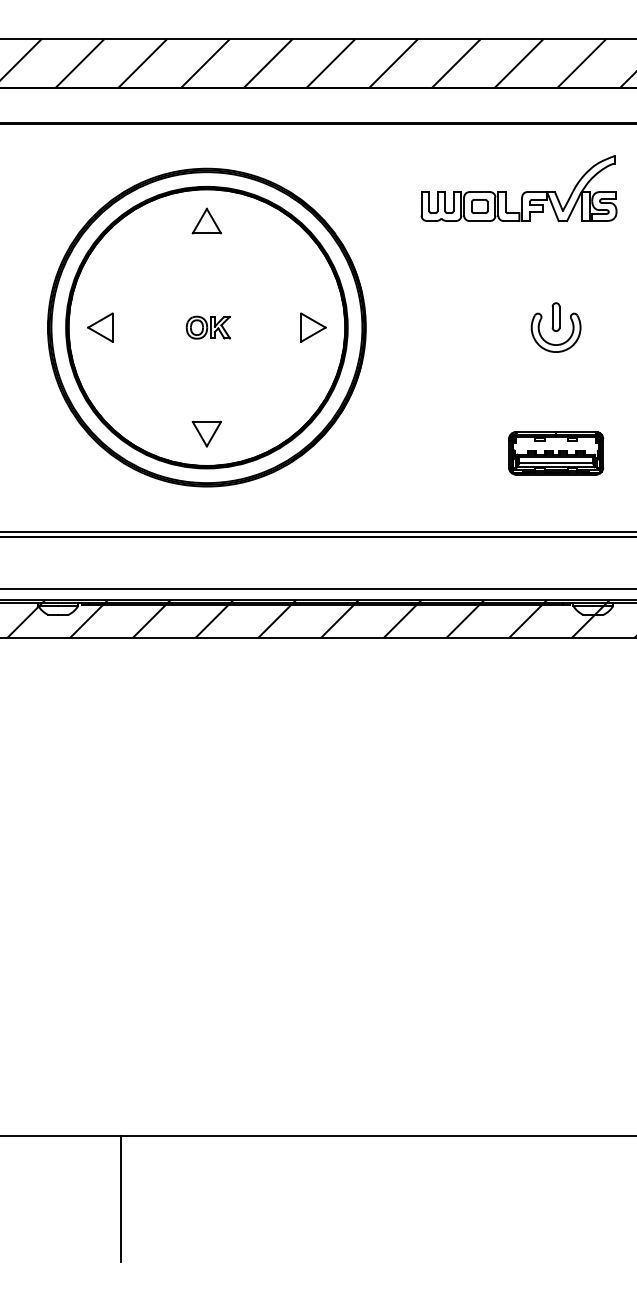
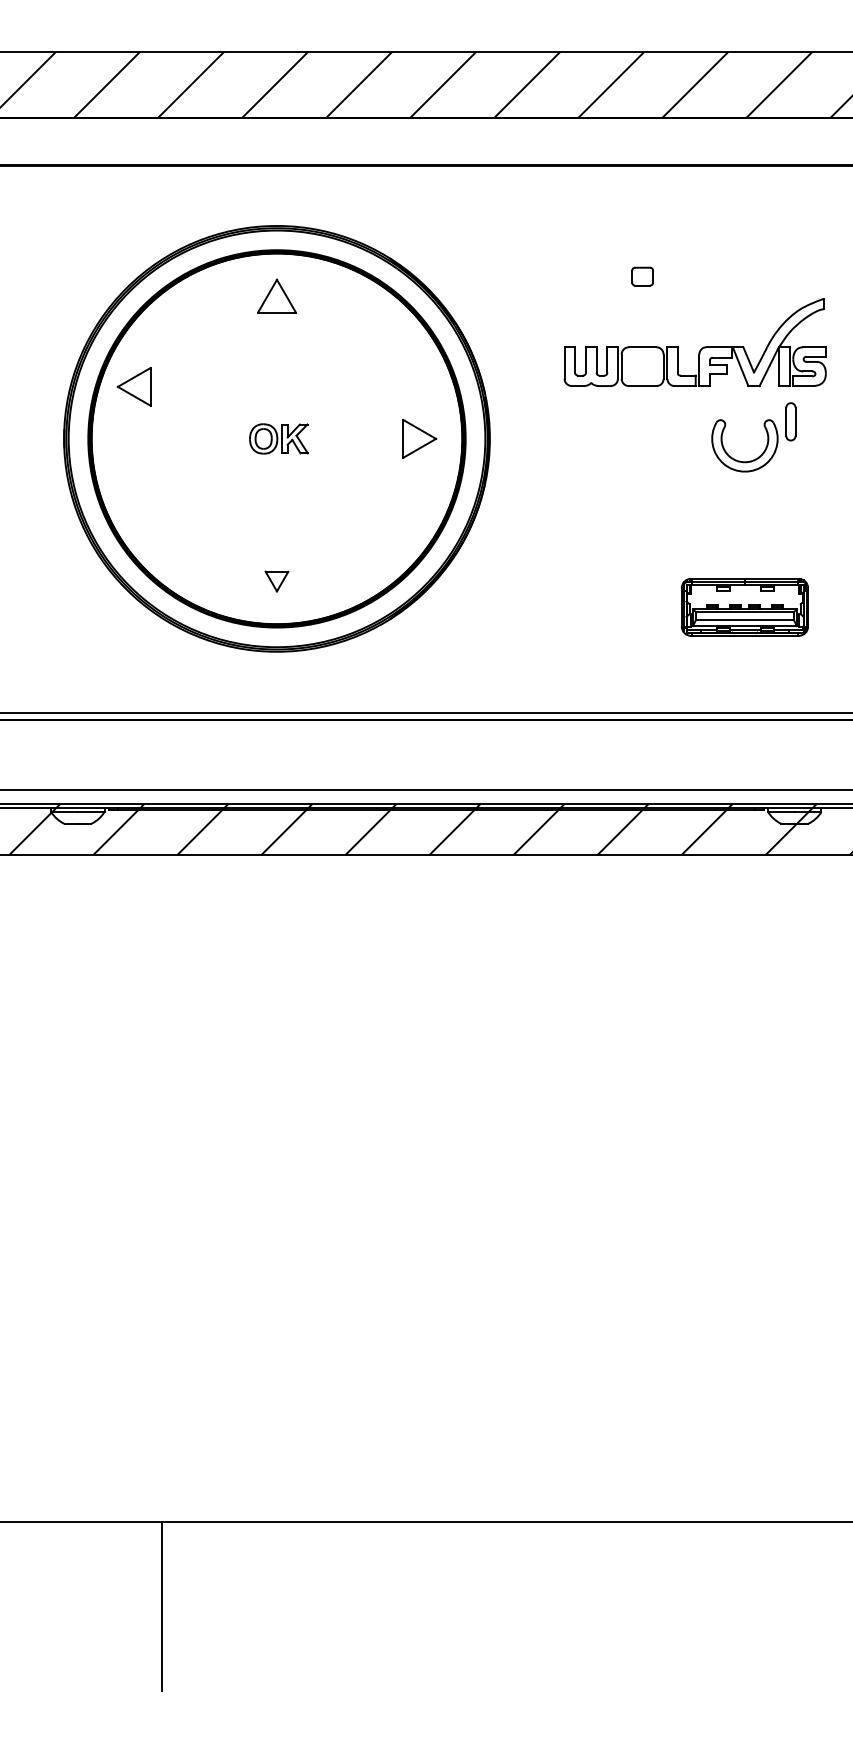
part: (522, 193) -> (700, 348), moved
part: (555, 316) -> (790, 421), moved
part: (99, 327) -> (133, 386), moved
part: (206, 434) -> (276, 581), size x0.6

